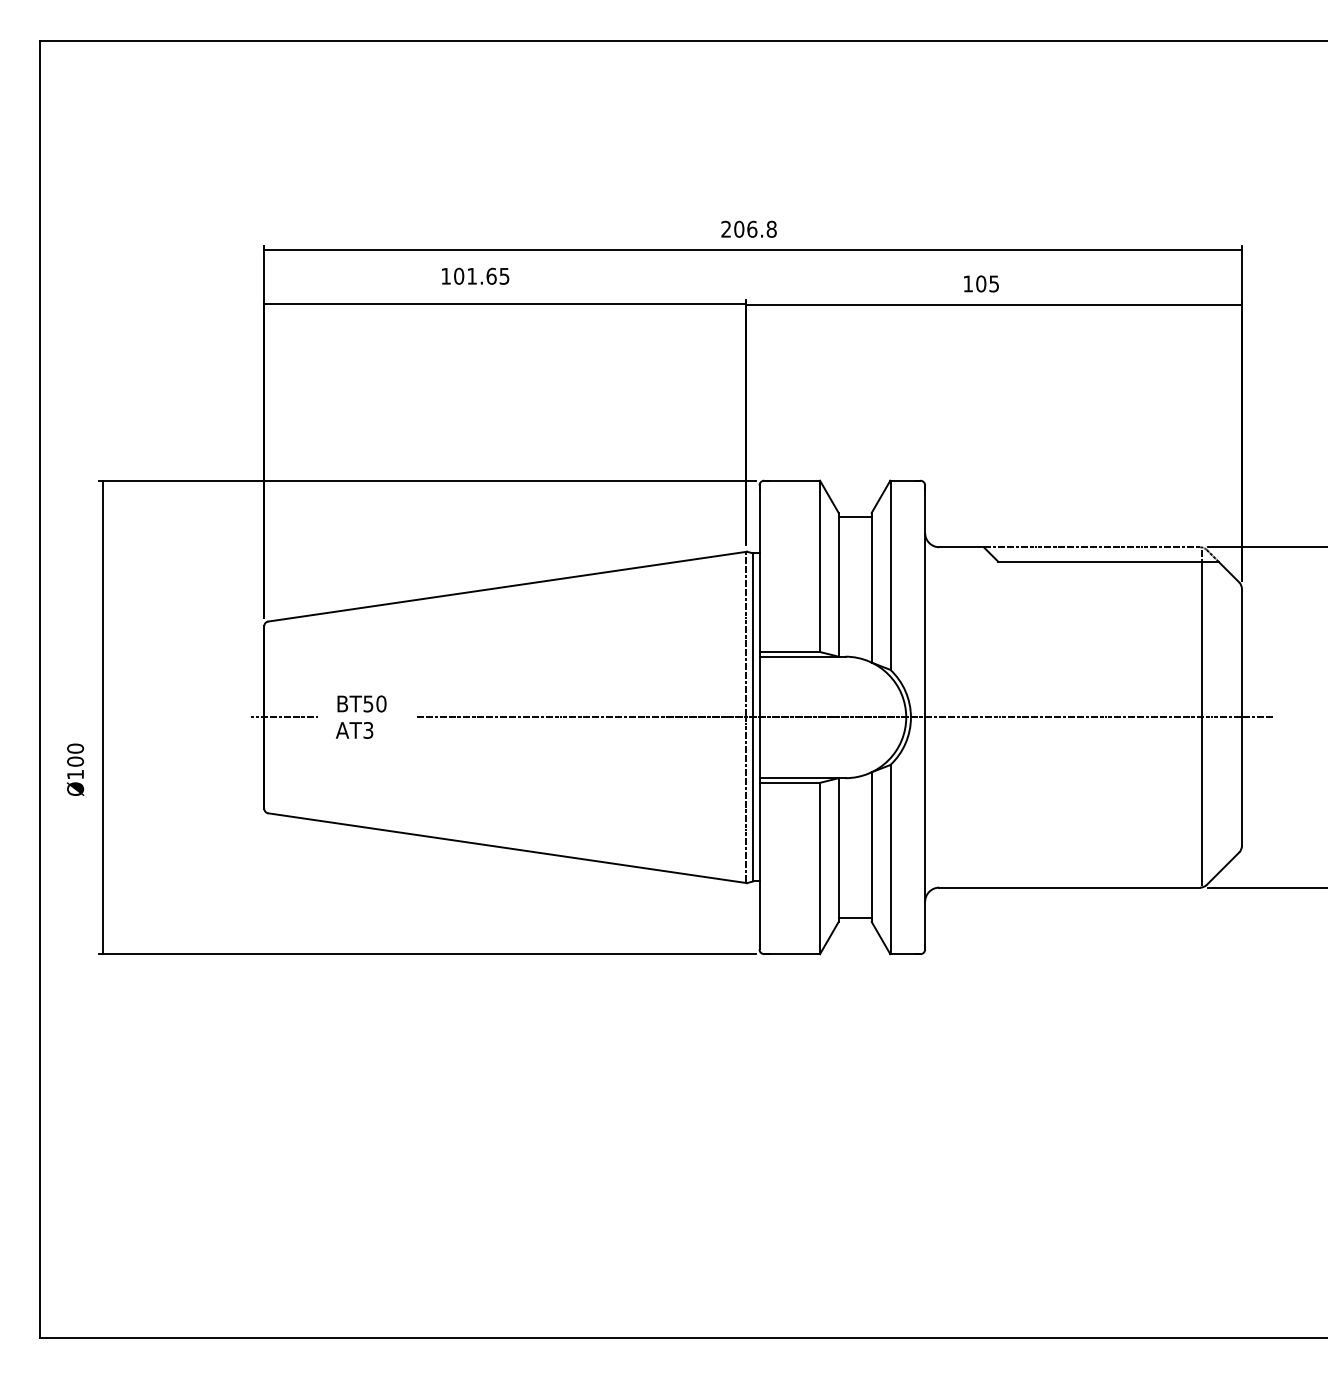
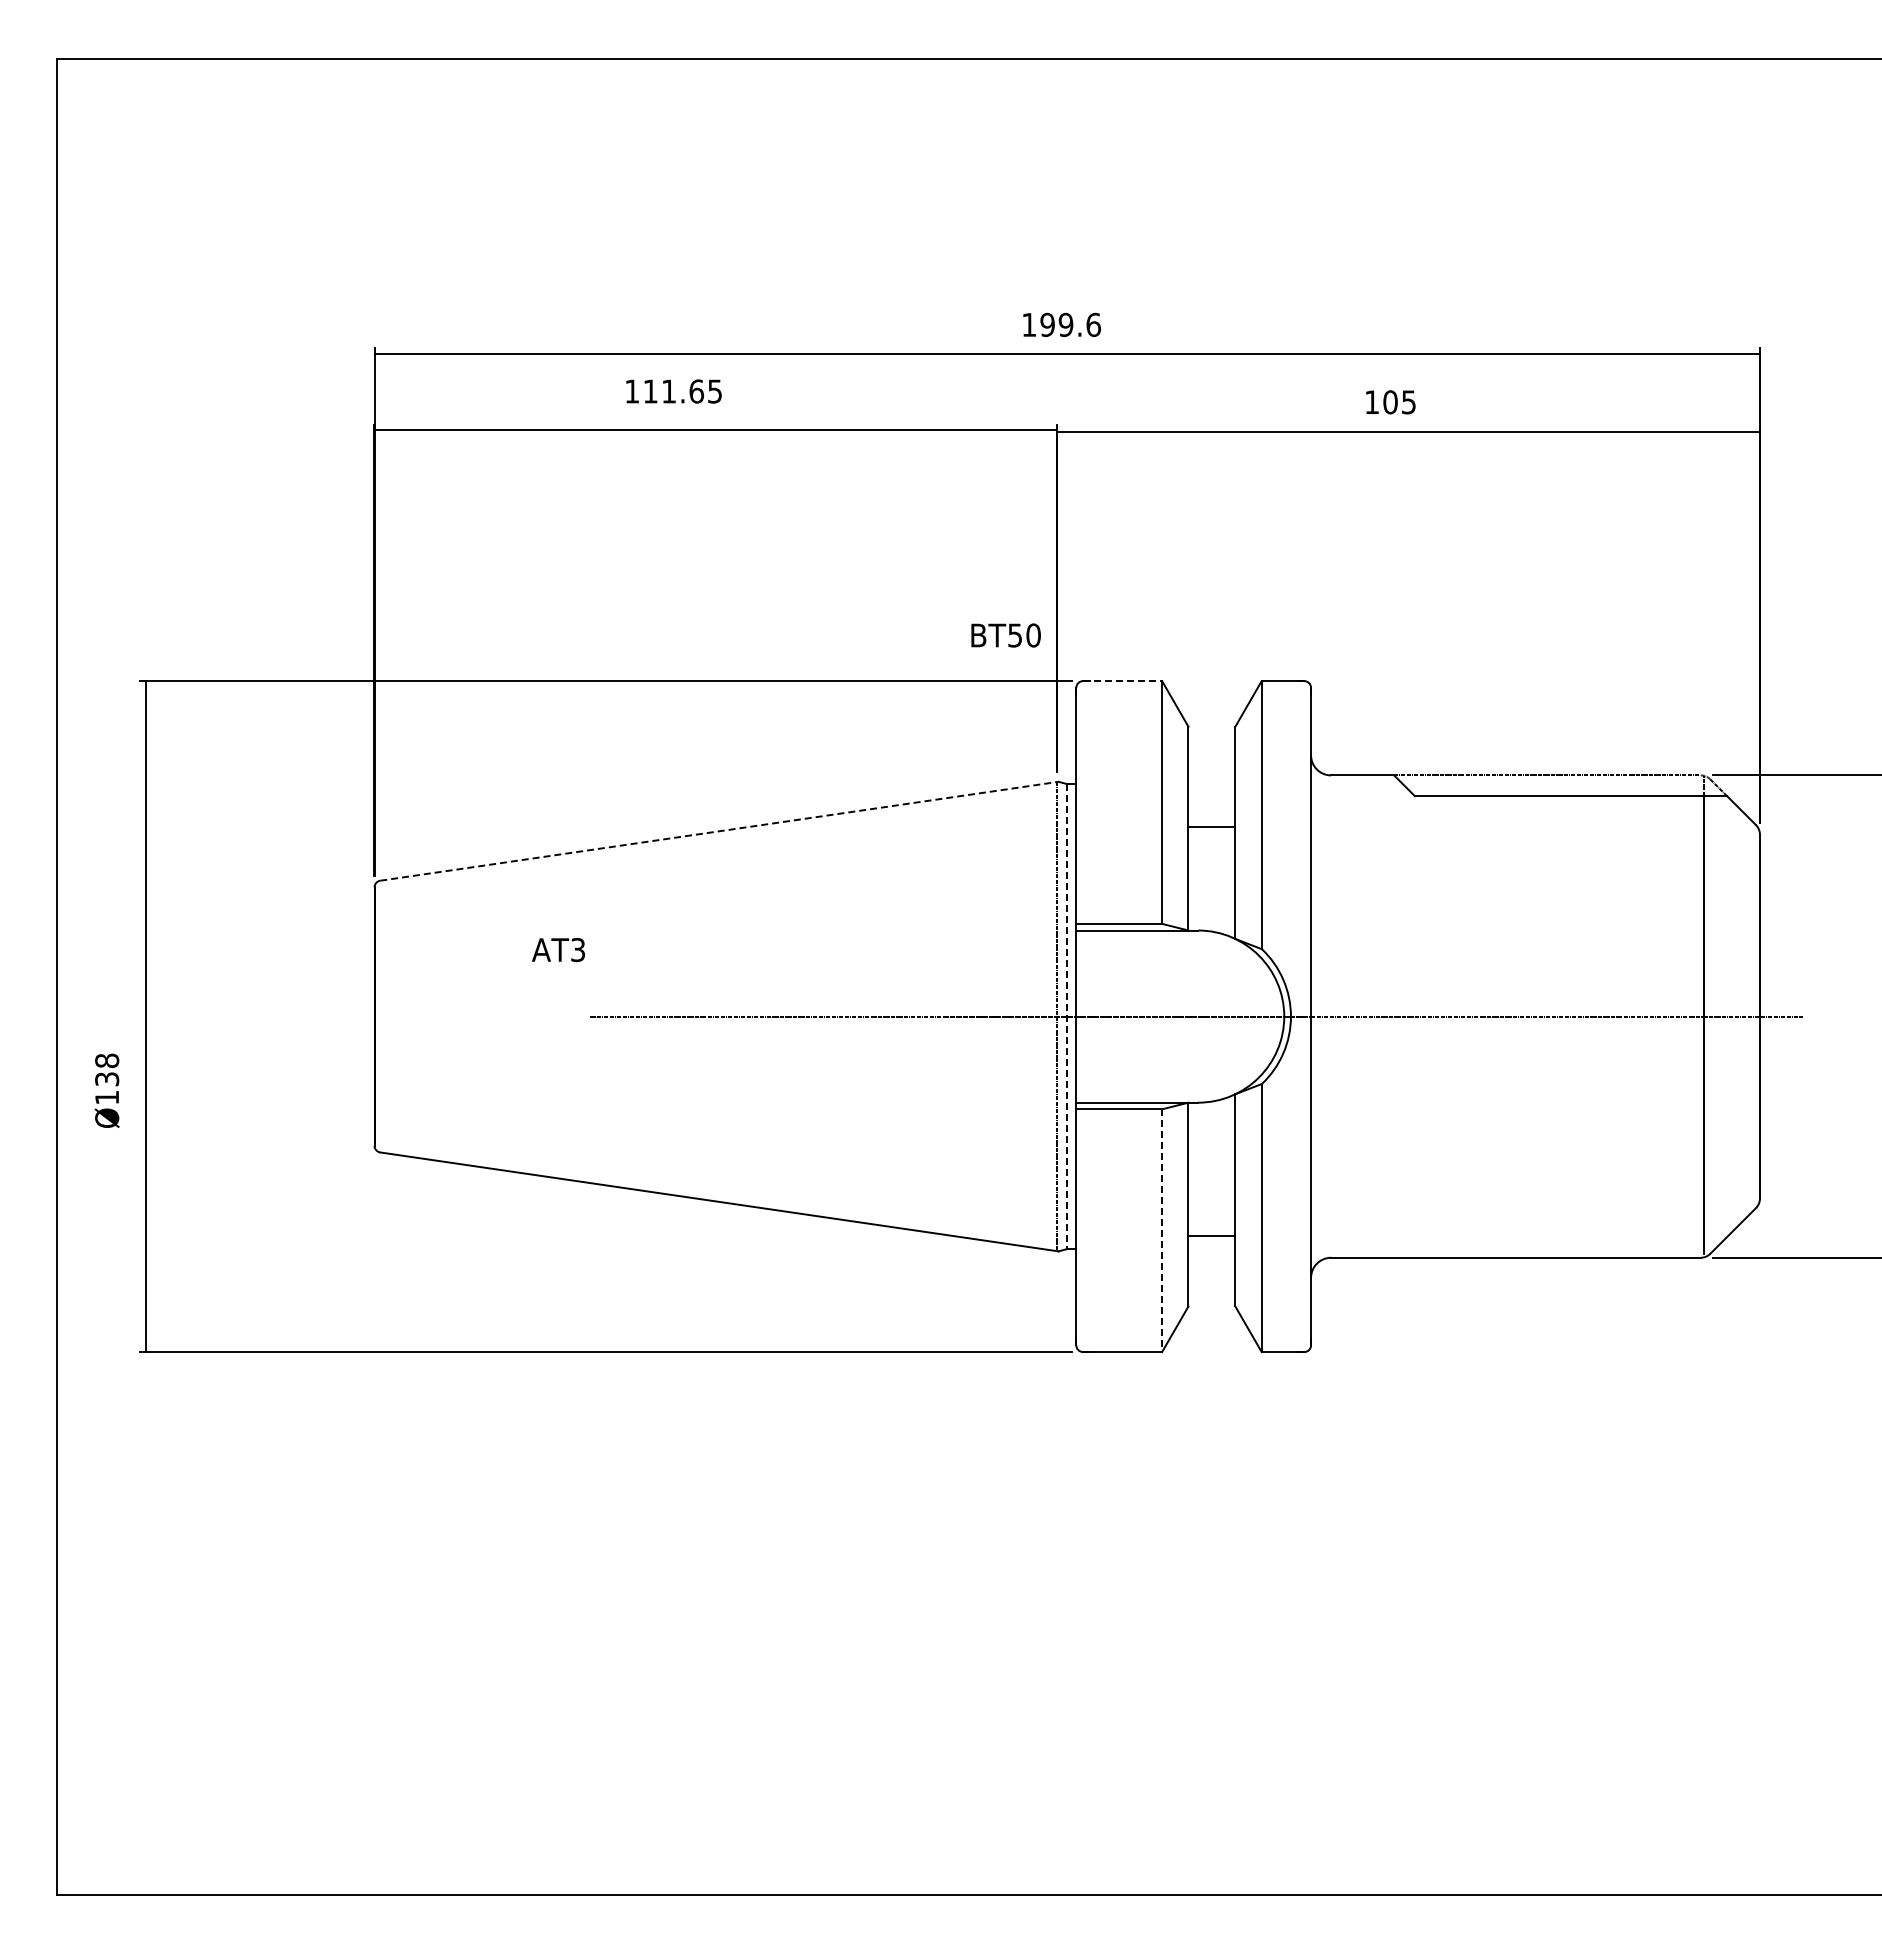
text: (749, 229) -> (1061, 324), 206.8 -> 199.6
text: (458, 276) -> (650, 391), 101.65 -> 111.65
line: (792, 480) -> (1122, 681), solid -> dashed
line: (854, 516) -> (1211, 826), moved
line: (507, 586) -> (719, 831), solid -> dashed
text: (361, 703) -> (1005, 635), moved
line: (284, 717) -> (403, 1016), removed
line: (753, 718) -> (1067, 1017), solid -> dashed
text: (354, 730) -> (558, 950), moved
text: (75, 754) -> (107, 1069), Ø100 -> Ø138
line: (819, 869) -> (1161, 1231), solid -> dashed
line: (854, 918) -> (1211, 1236), moved

